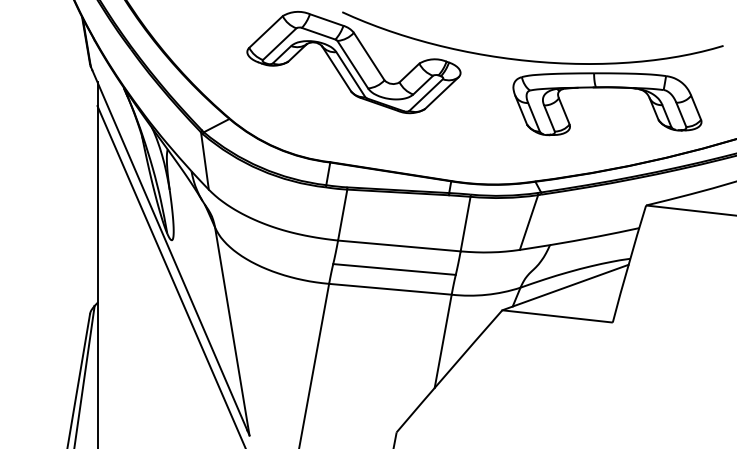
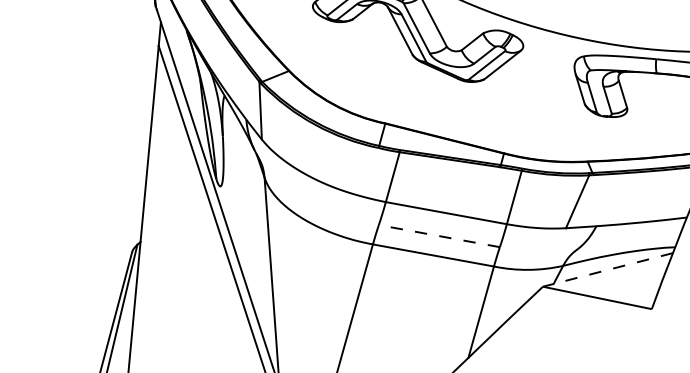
line: (394, 269) -> (439, 236), solid -> dashed
line: (565, 287) -> (607, 269), solid -> dashed

